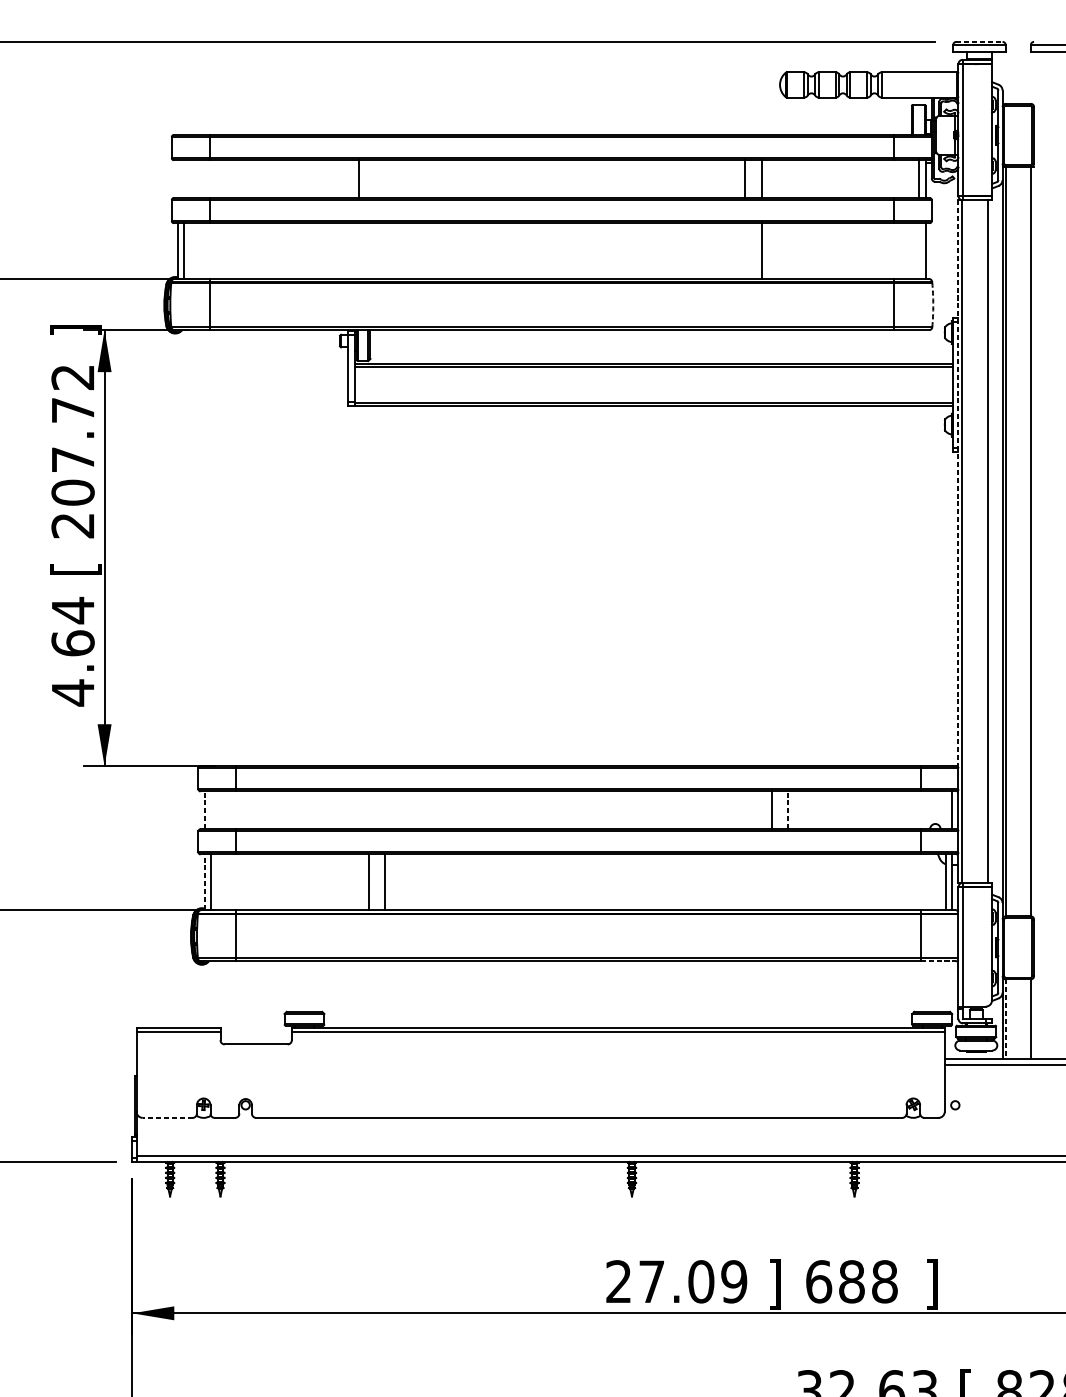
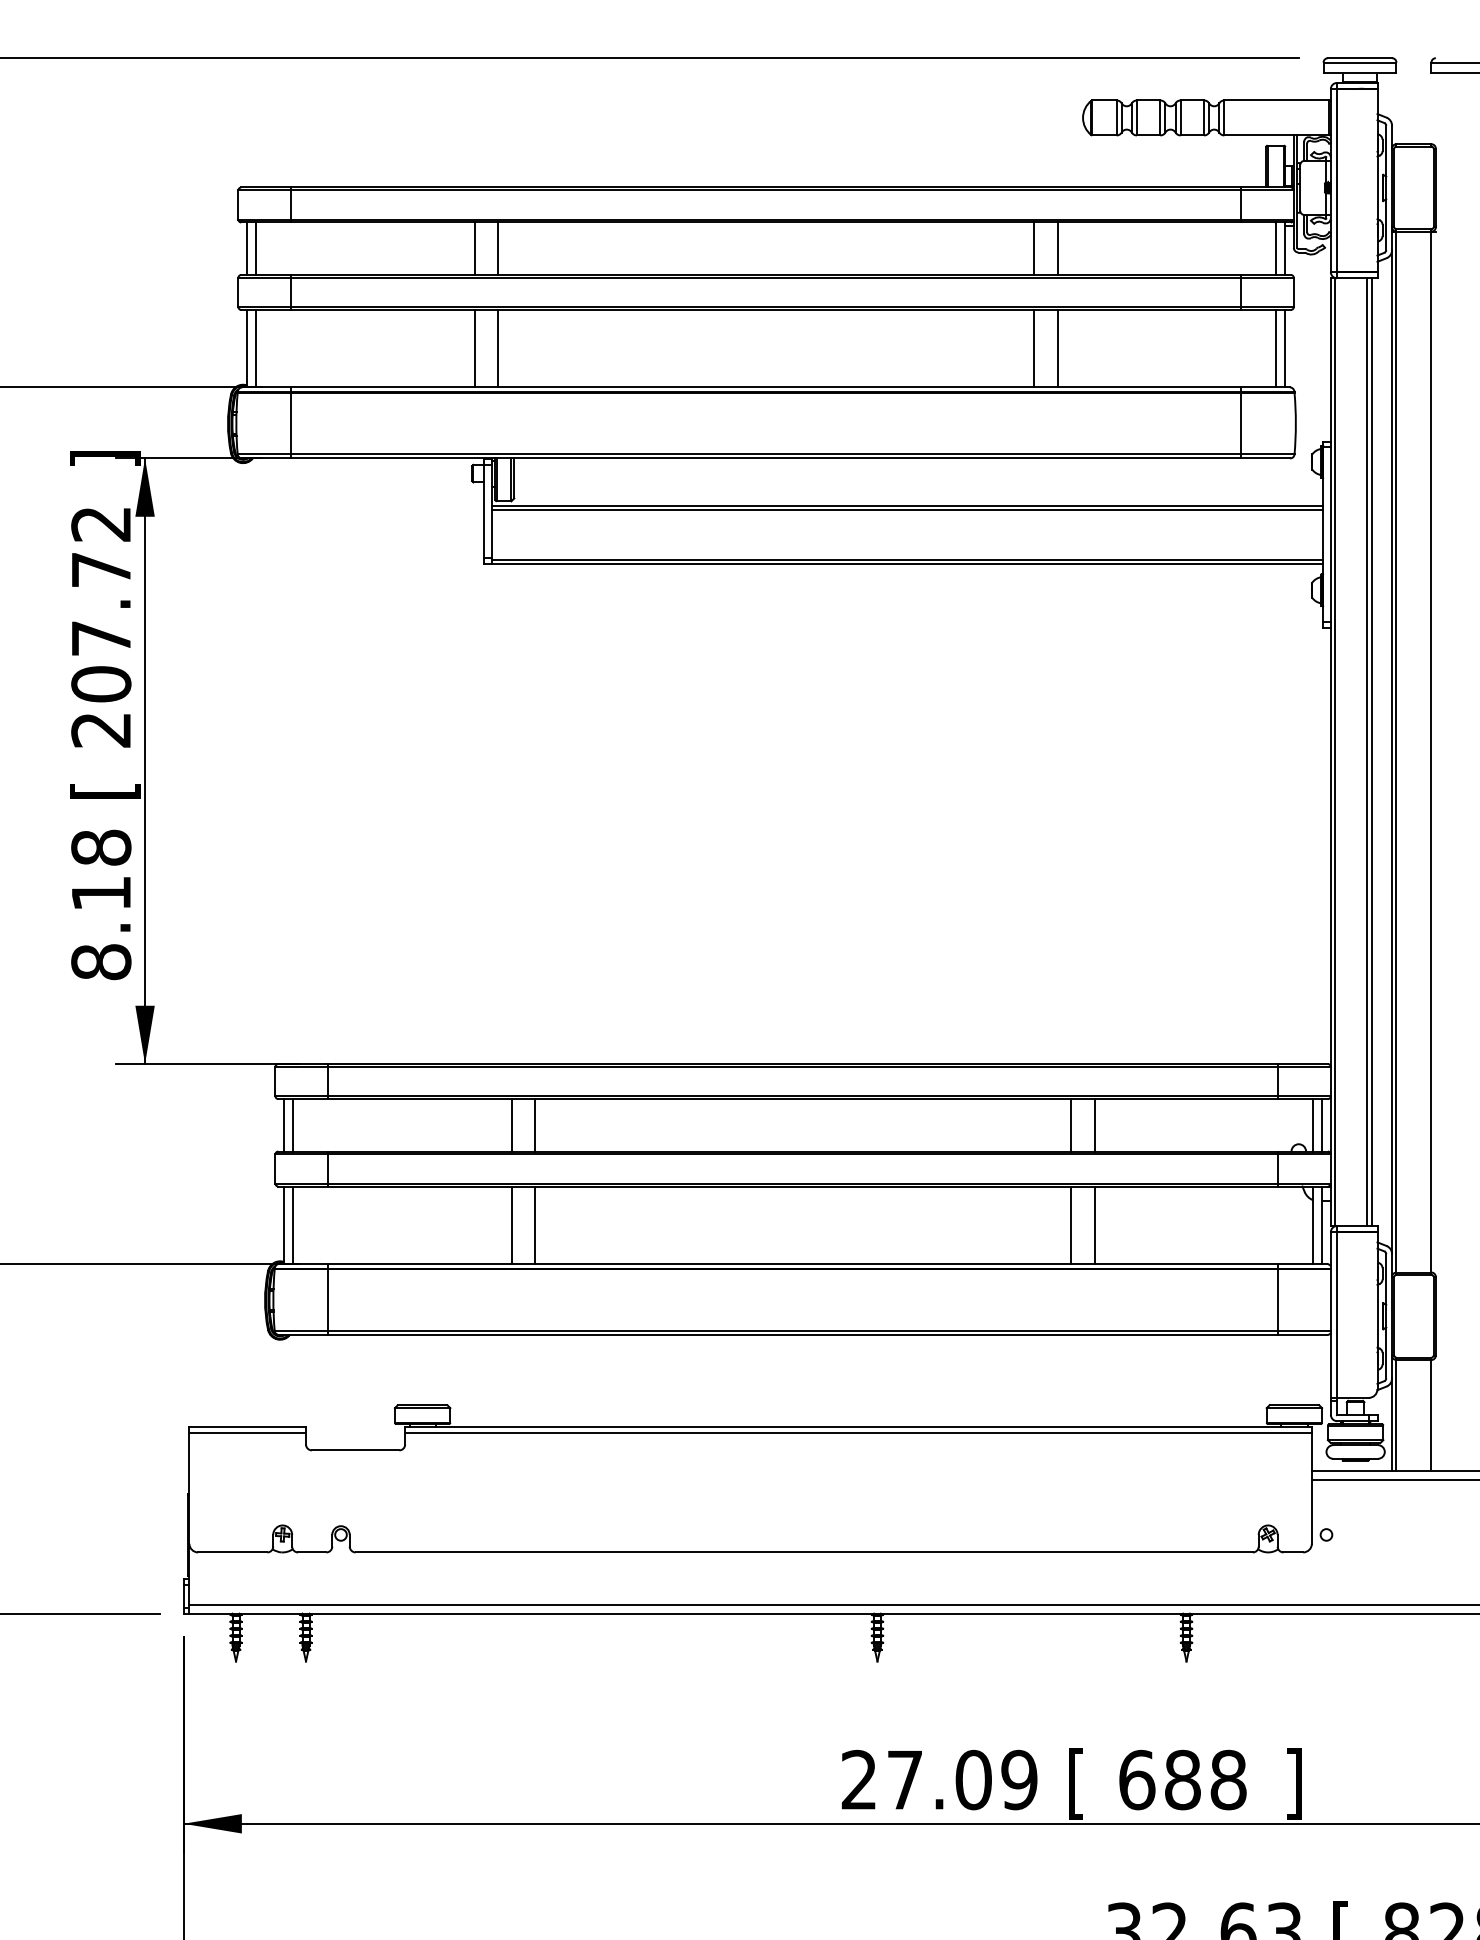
line: (979, 42) -> (1360, 58), dashed -> solid
line: (178, 178) -> (247, 248), added
line: (184, 178) -> (255, 248), added
line: (341, 178) -> (474, 248), added
line: (341, 250) -> (474, 348), added
line: (358, 250) -> (497, 348), added
line: (745, 250) -> (1034, 348), added
line: (919, 250) -> (1276, 348), added
arc: (933, 304) -> (1295, 423), dashed -> solid
line: (958, 484) -> (1330, 673), dashed -> solid
line: (984, 541) -> (1367, 751), added
text: (73, 652) -> (101, 905), 4.64 -> 8.18
line: (204, 809) -> (284, 1124), dashed -> solid
line: (788, 809) -> (1094, 1124), dashed -> solid
line: (210, 810) -> (292, 1125), added
line: (368, 810) -> (511, 1125), added
line: (385, 810) -> (534, 1125), added
line: (945, 810) -> (1313, 1125), added
line: (771, 881) -> (1071, 1224), added
line: (788, 881) -> (1094, 1224), added
line: (204, 882) -> (284, 1225), dashed -> solid
line: (938, 961) -> (1303, 1335), dashed -> solid
line: (1005, 1019) -> (1396, 1415), dashed -> solid
line: (167, 1117) -> (232, 1552), dashed -> solid
text: (775, 1284) -> (1076, 1783), ] -> [

